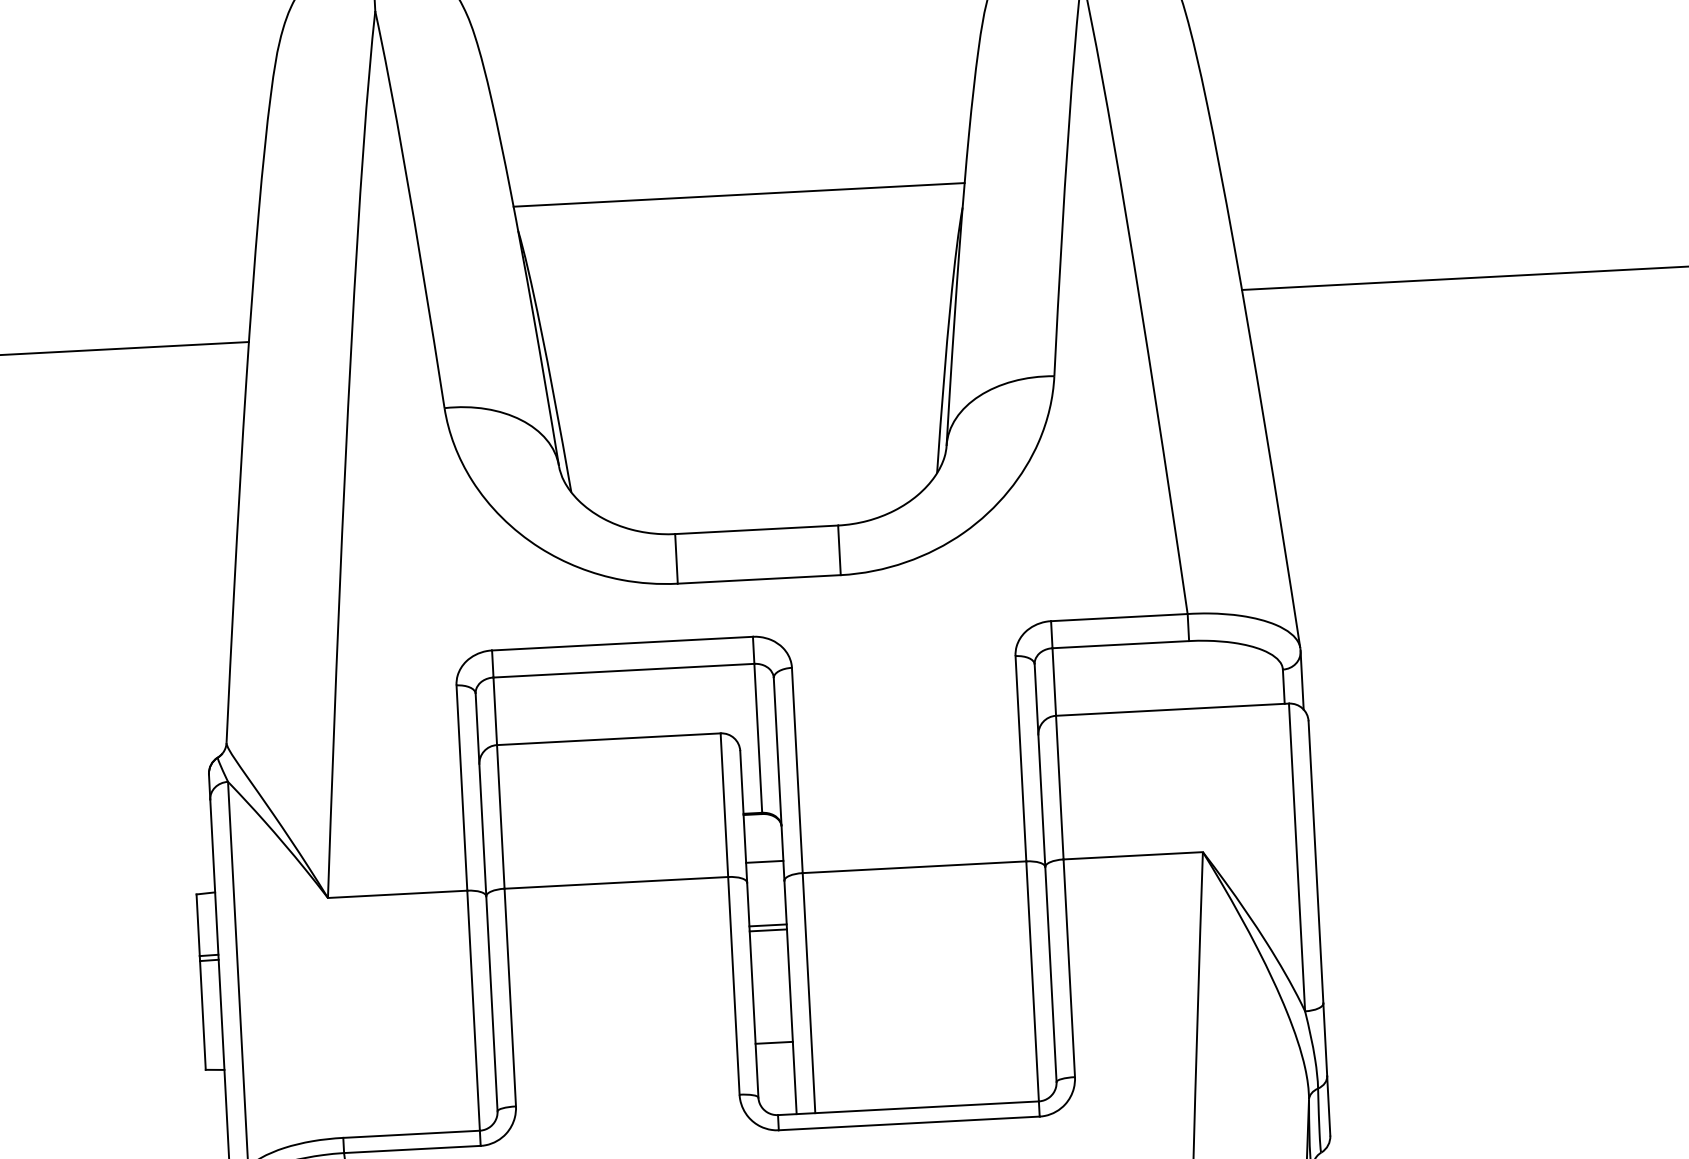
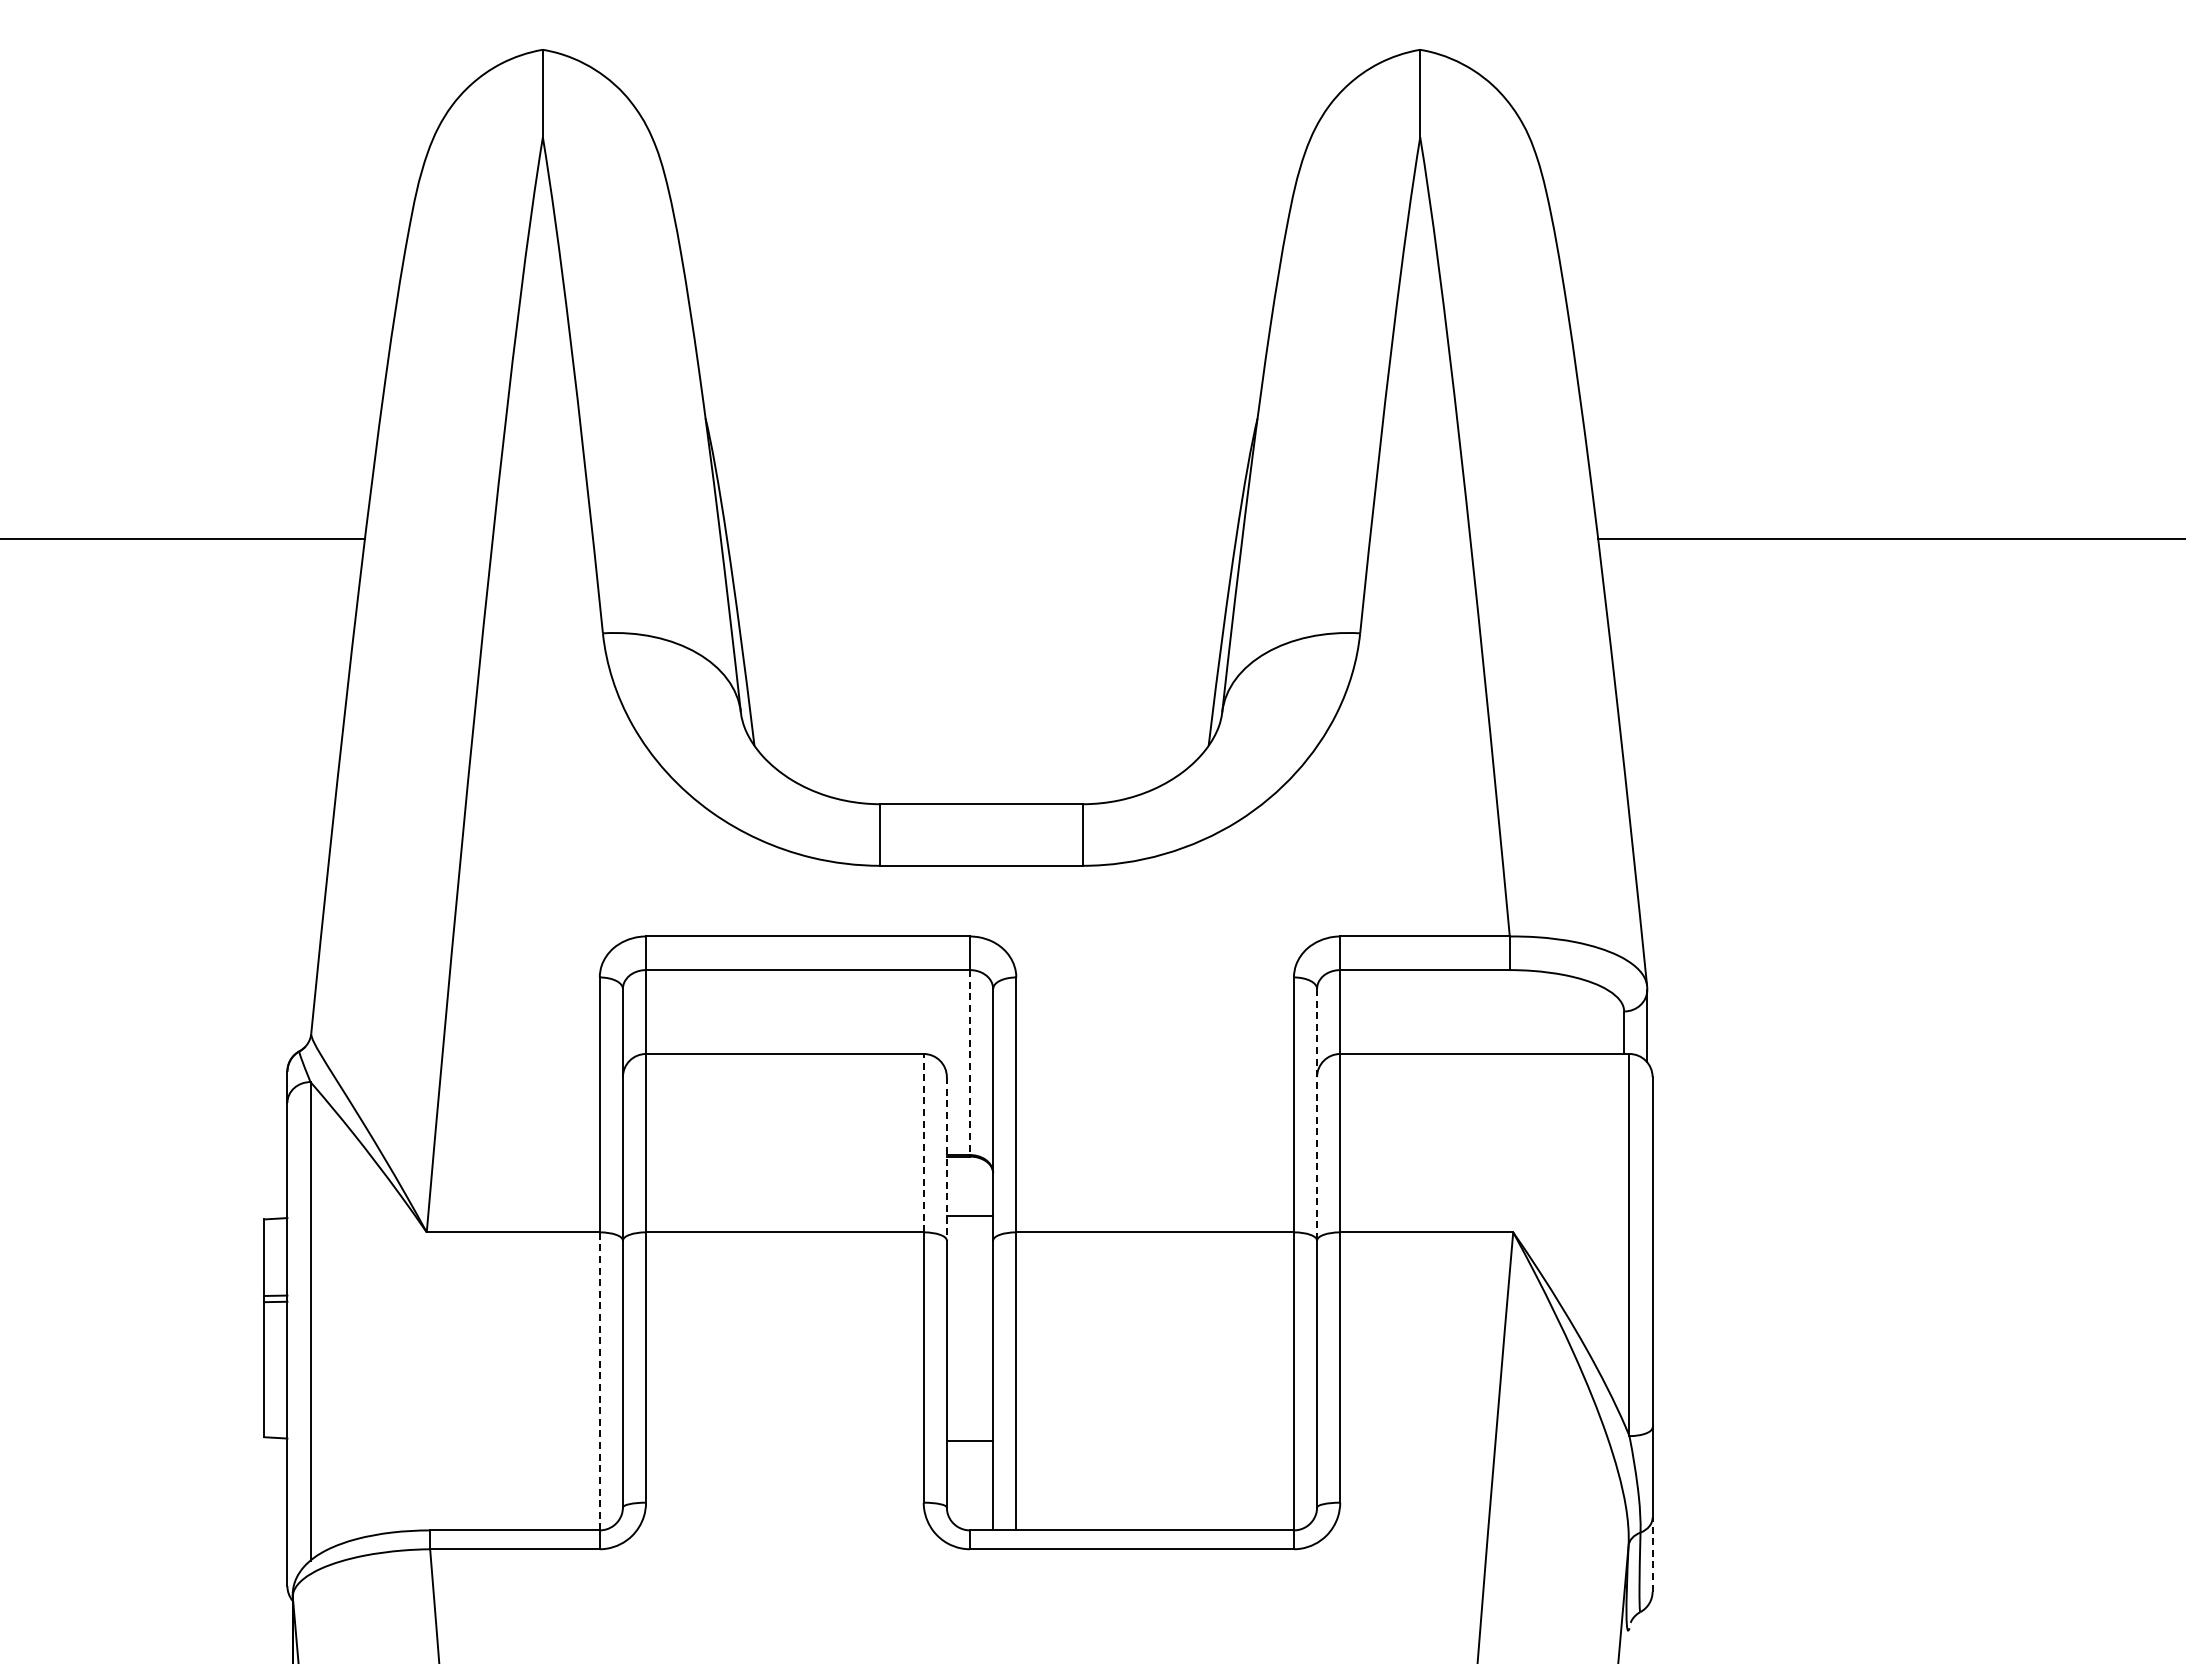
line: (739, 195) -> (981, 388), removed
line: (758, 739) -> (970, 1063), solid -> dashed
line: (1040, 765) -> (1317, 1114), solid -> dashed
line: (724, 804) -> (923, 1142), solid -> dashed
line: (743, 816) -> (946, 1158), solid -> dashed
line: (767, 925) -> (969, 1294), removed
line: (767, 930) -> (969, 1301), removed
line: (473, 1010) -> (599, 1380), solid -> dashed
line: (1328, 1105) -> (1652, 1554), solid -> dashed

